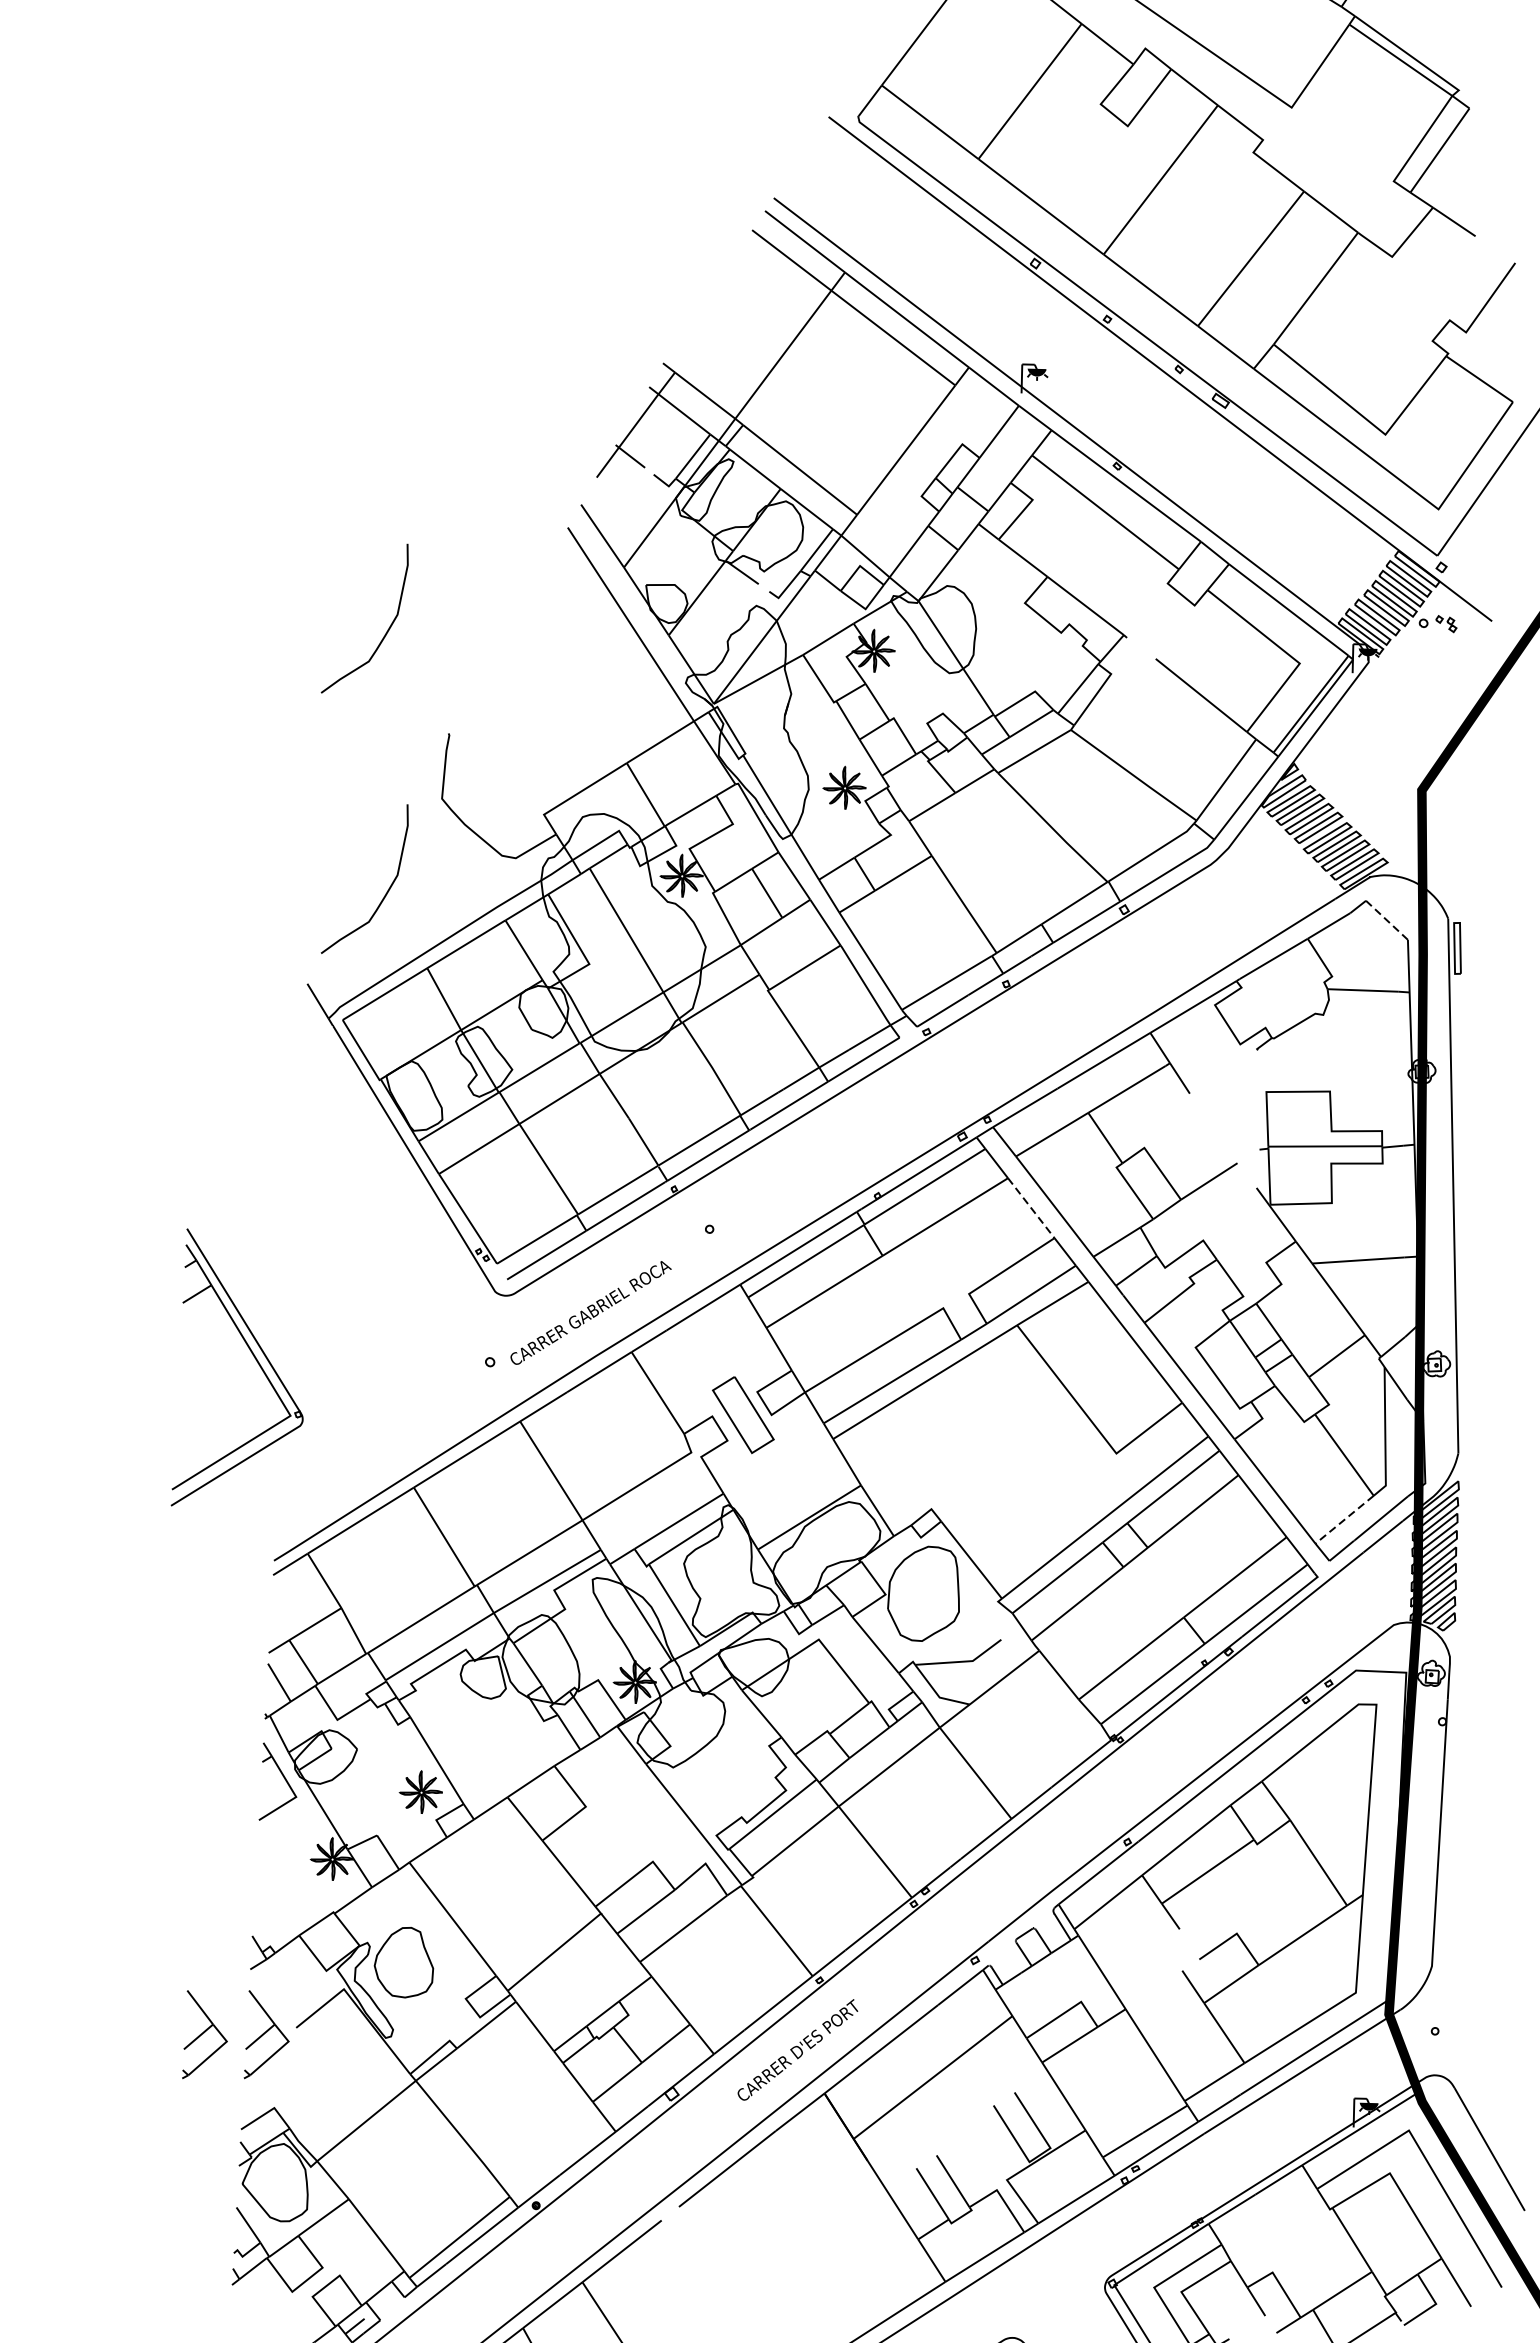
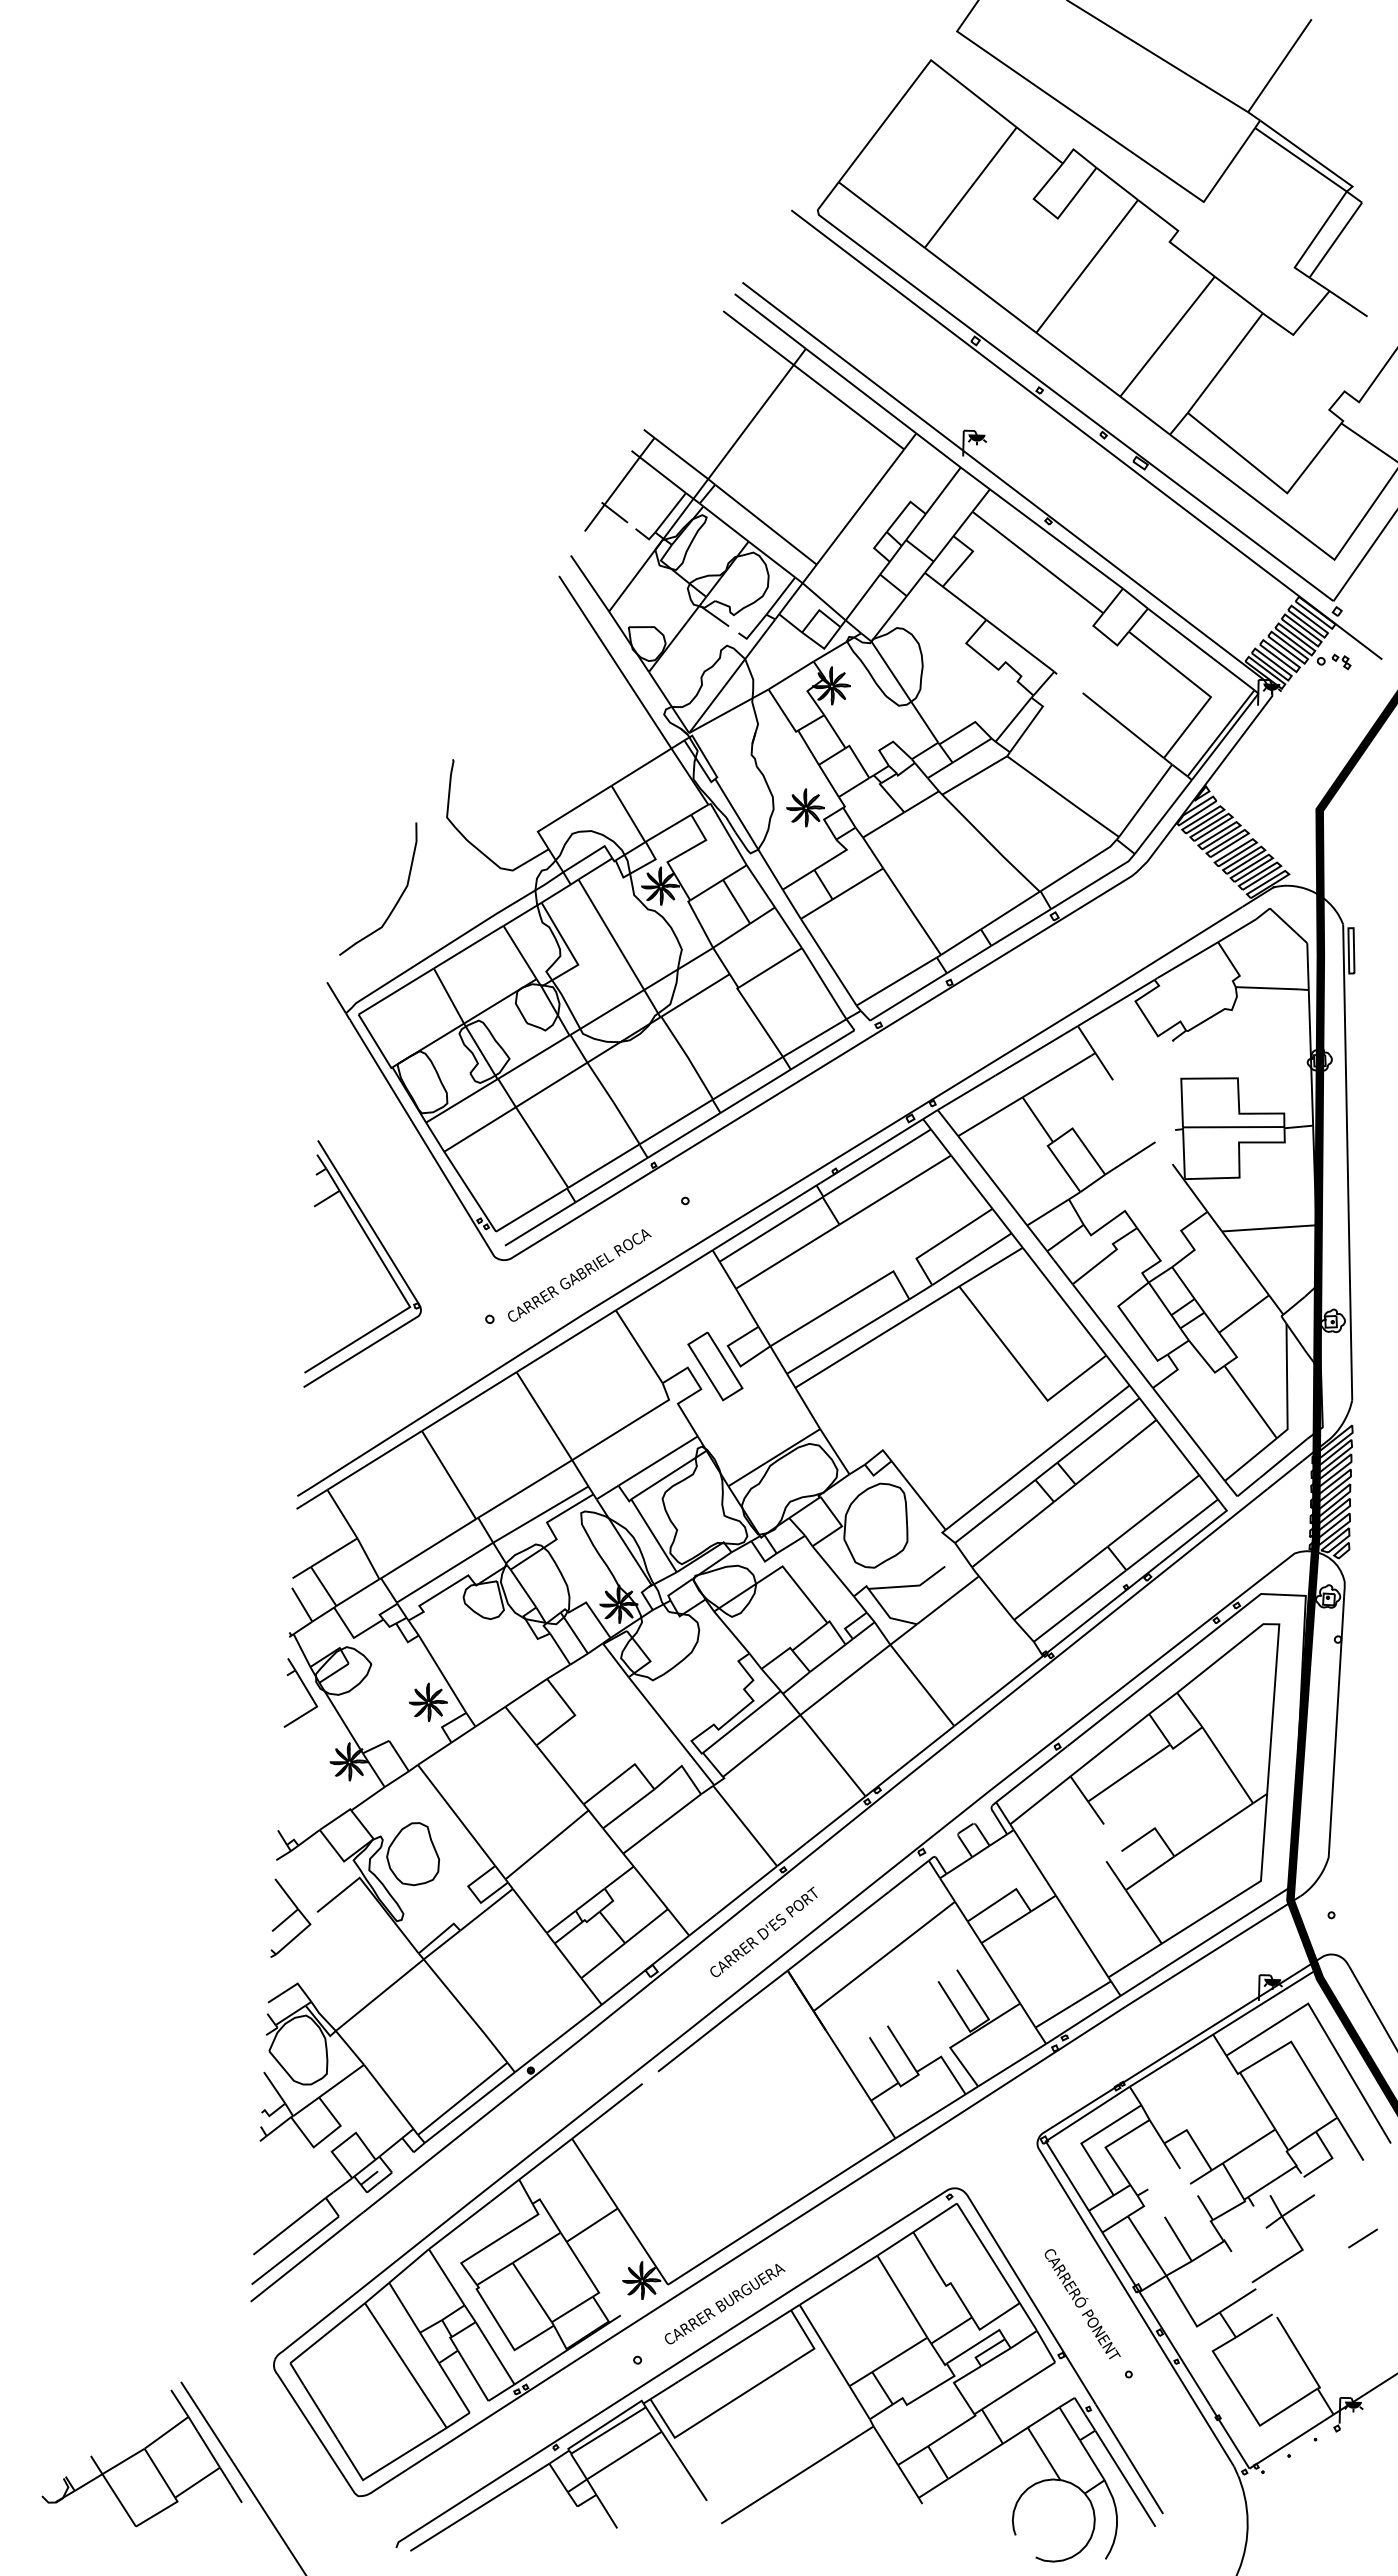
curve: (387, 629) -> (398, 666), removed
line: (1386, 919) -> (1288, 925), dashed -> solid
line: (1030, 1208) -> (971, 1182), dashed -> solid
part: (253, 1357) -> (377, 1255), moved
line: (1344, 1519) -> (1250, 1459), dashed -> solid
part: (204, 2033) -> (235, 1917), removed

